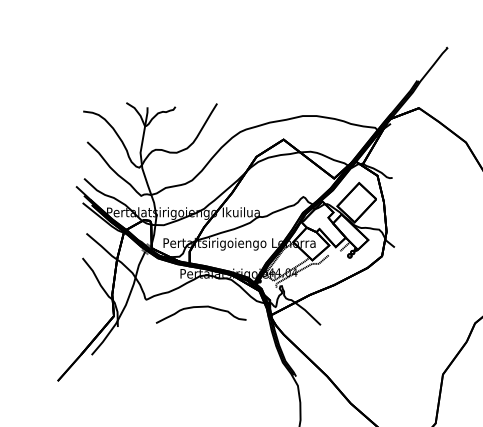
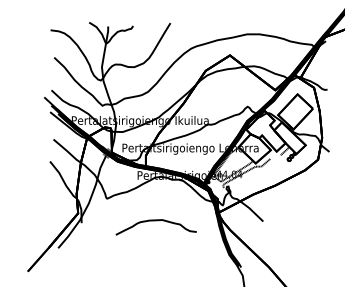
curve: (200, 307) -> (155, 220), moved

